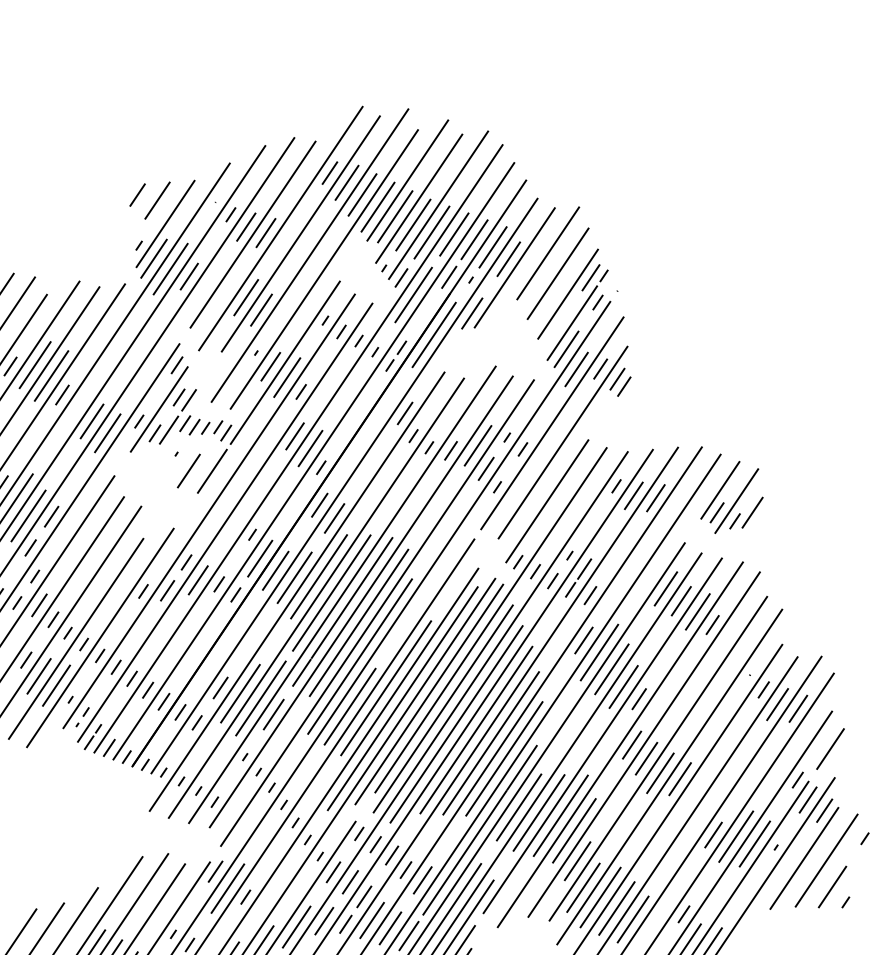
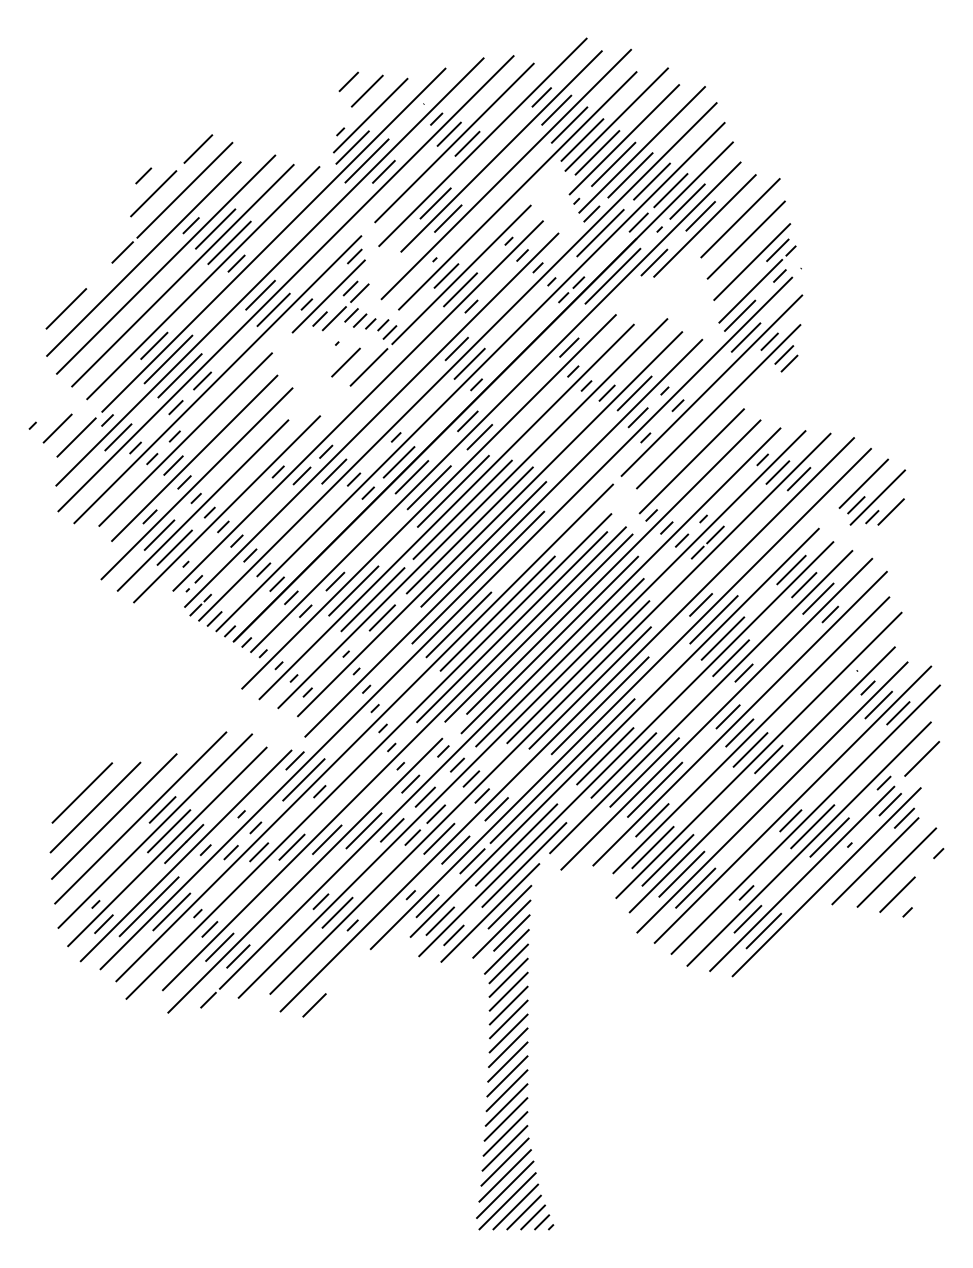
line: (589, 595) -> (715, 561), removed

